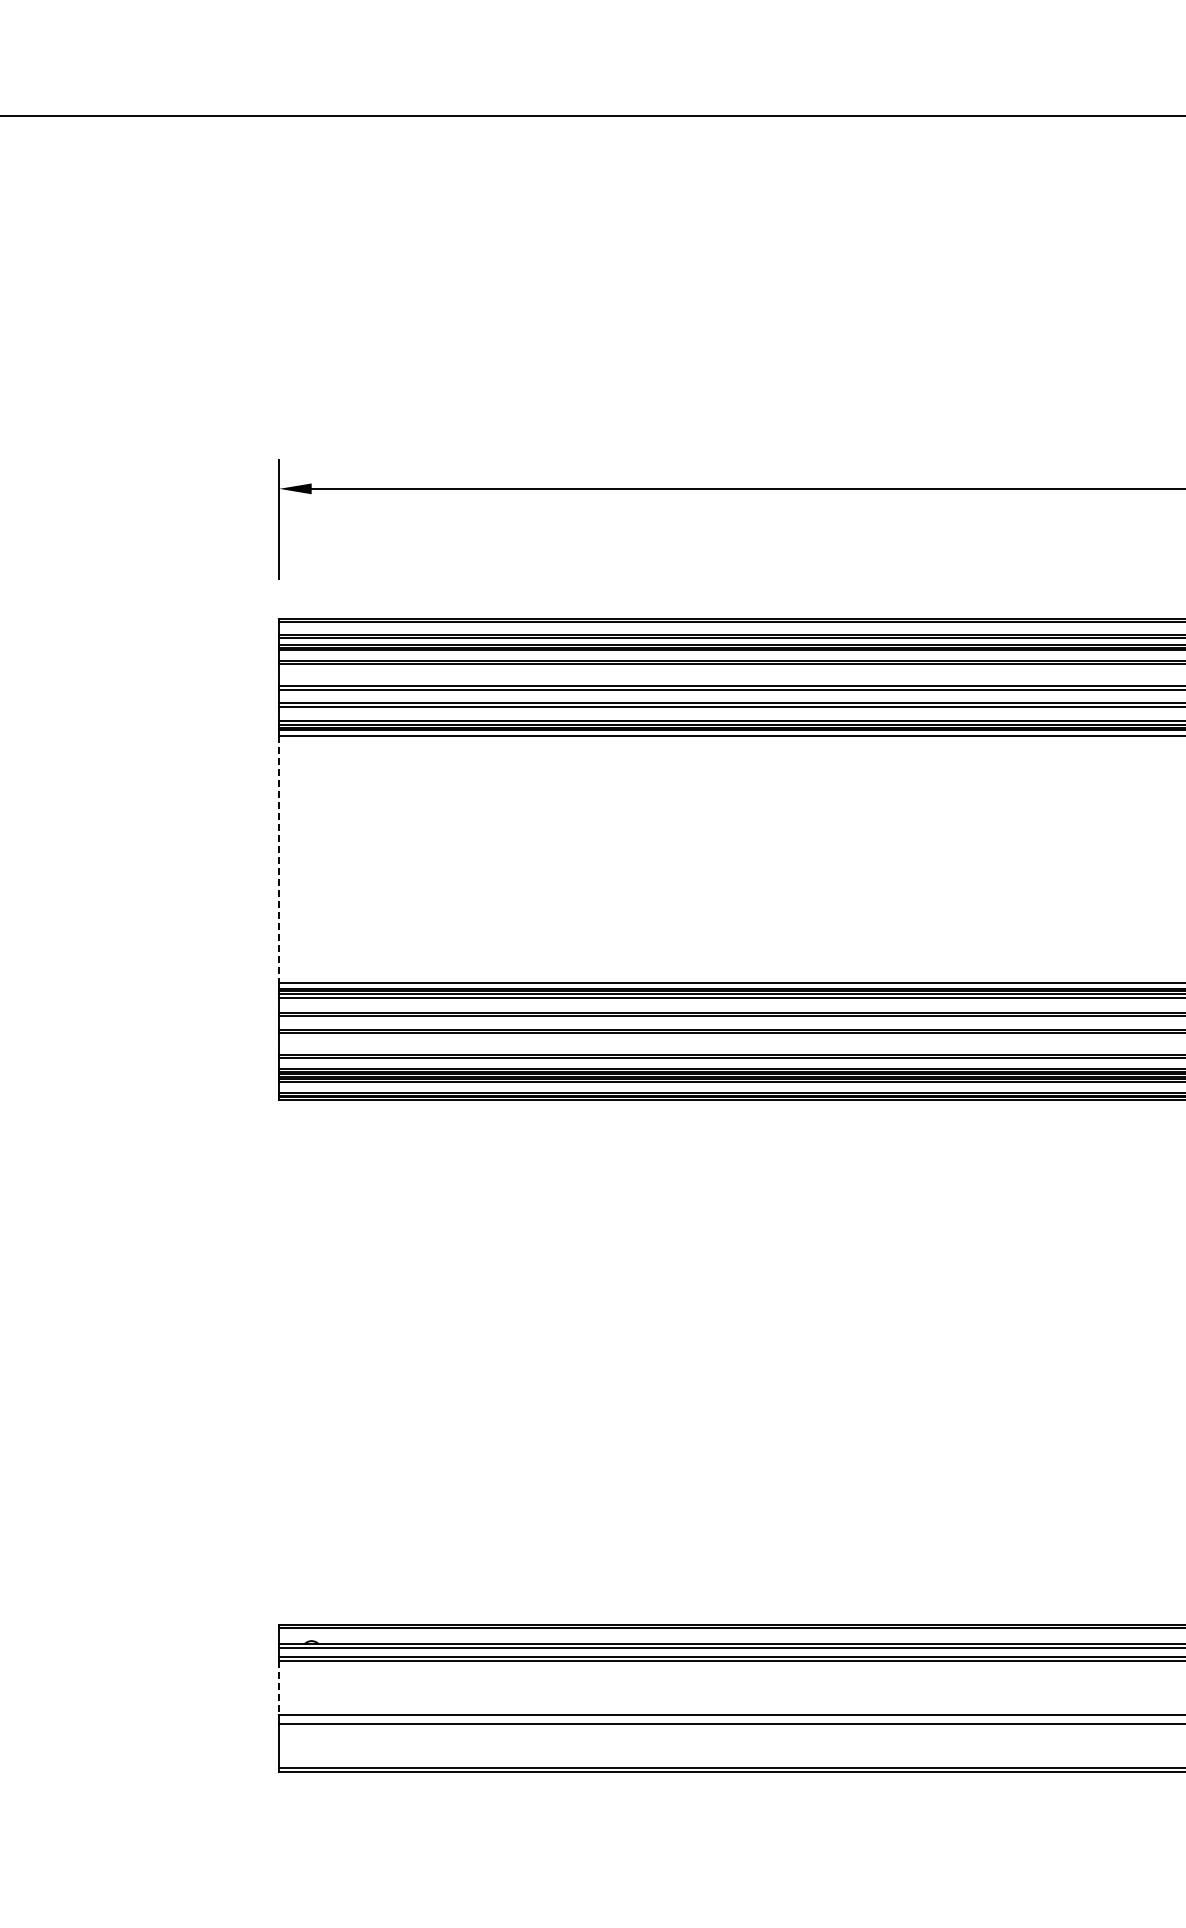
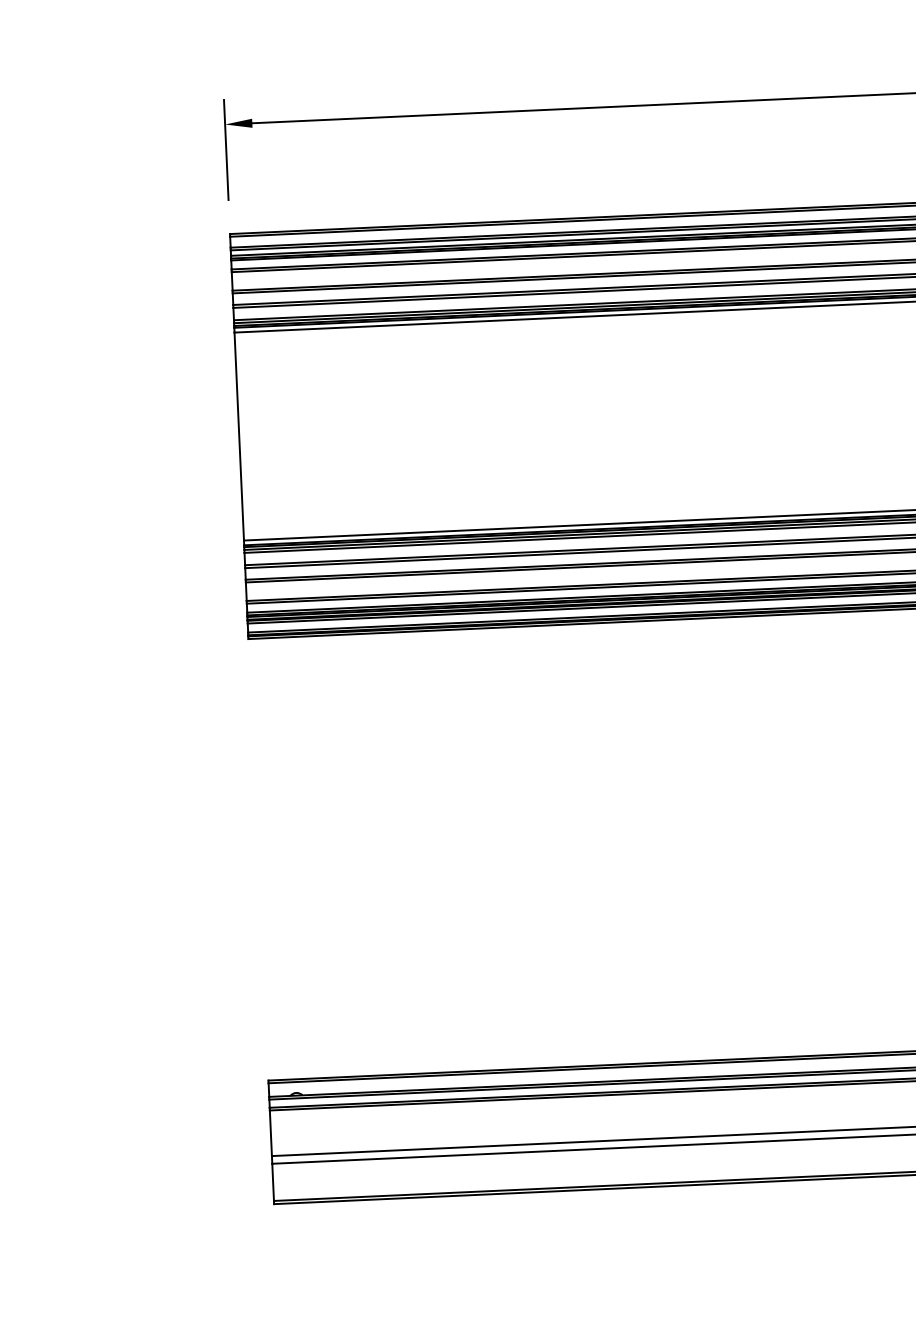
line: (279, 859) -> (239, 436), dashed -> solid
line: (279, 1688) -> (271, 1134), dashed -> solid

